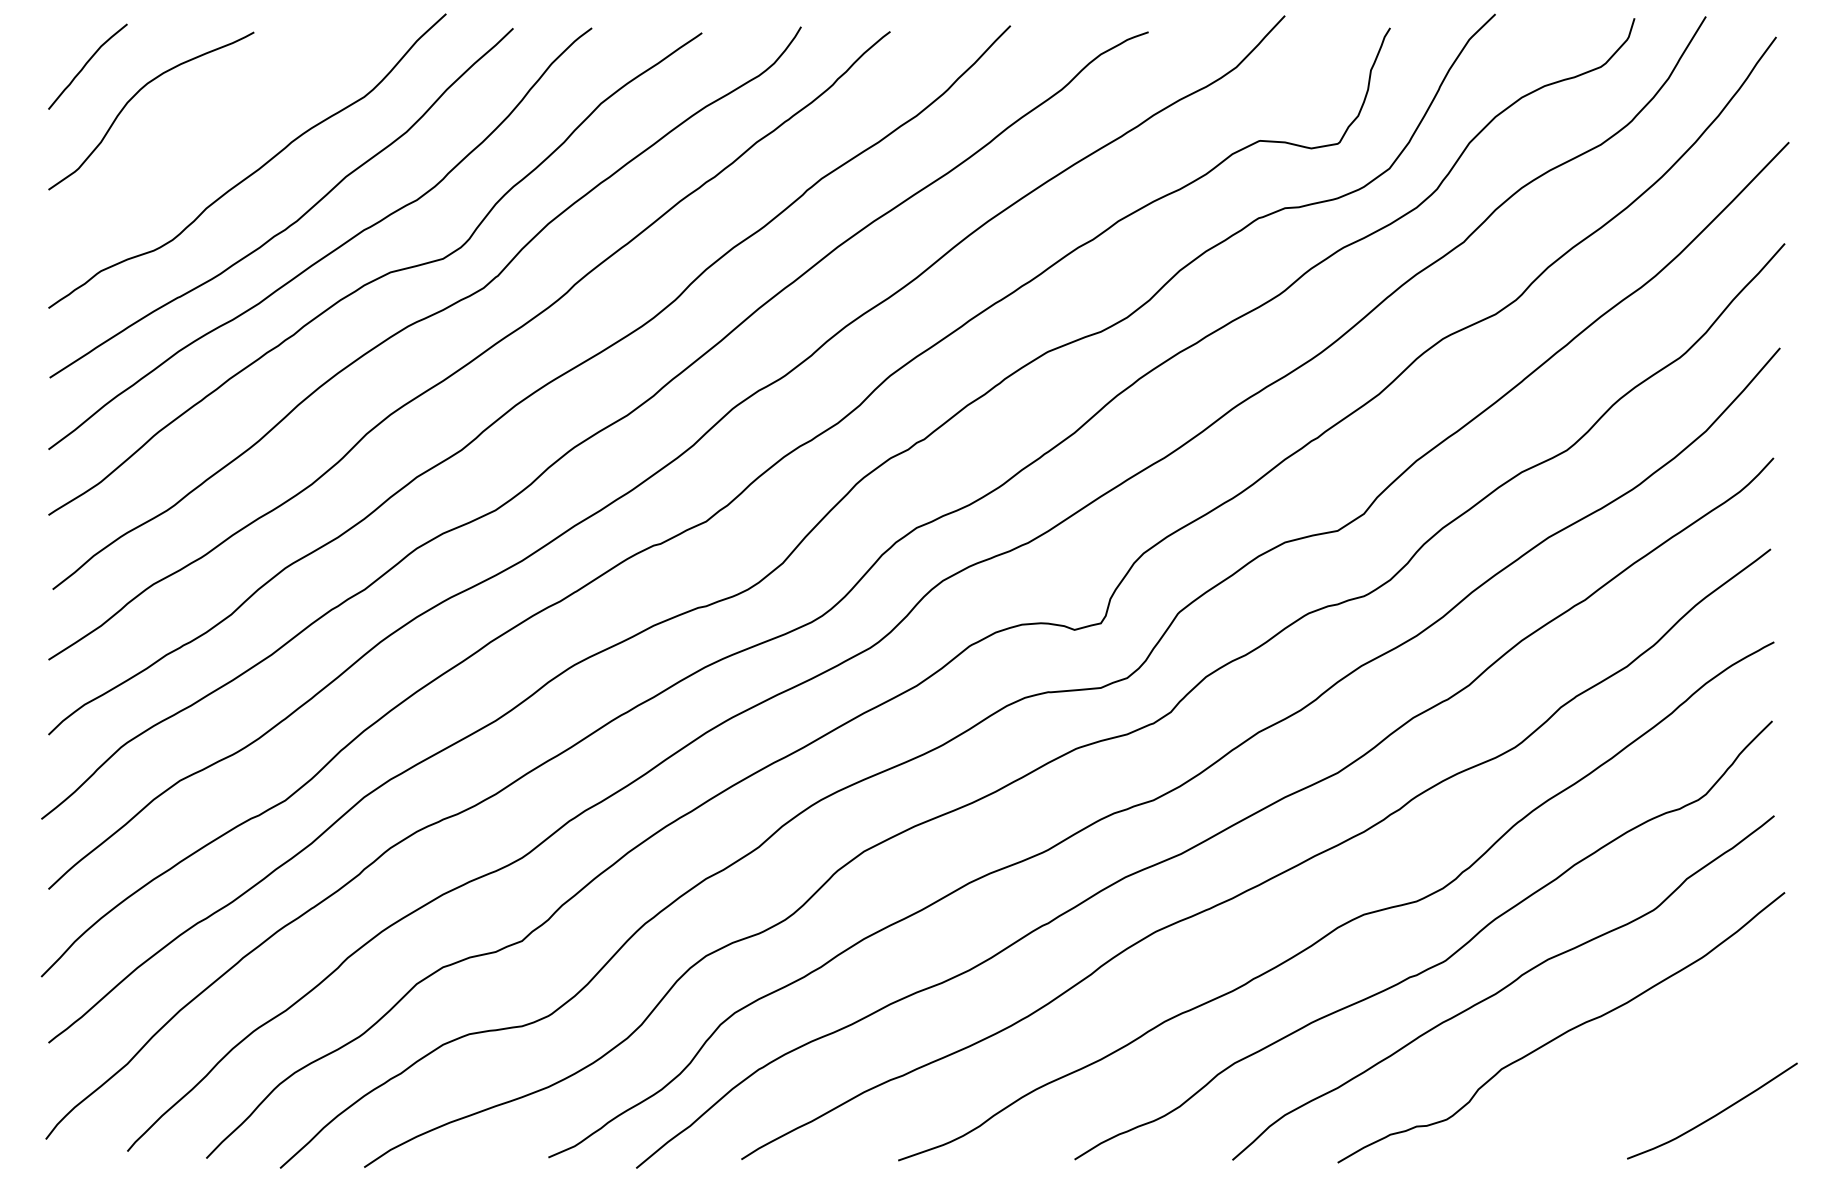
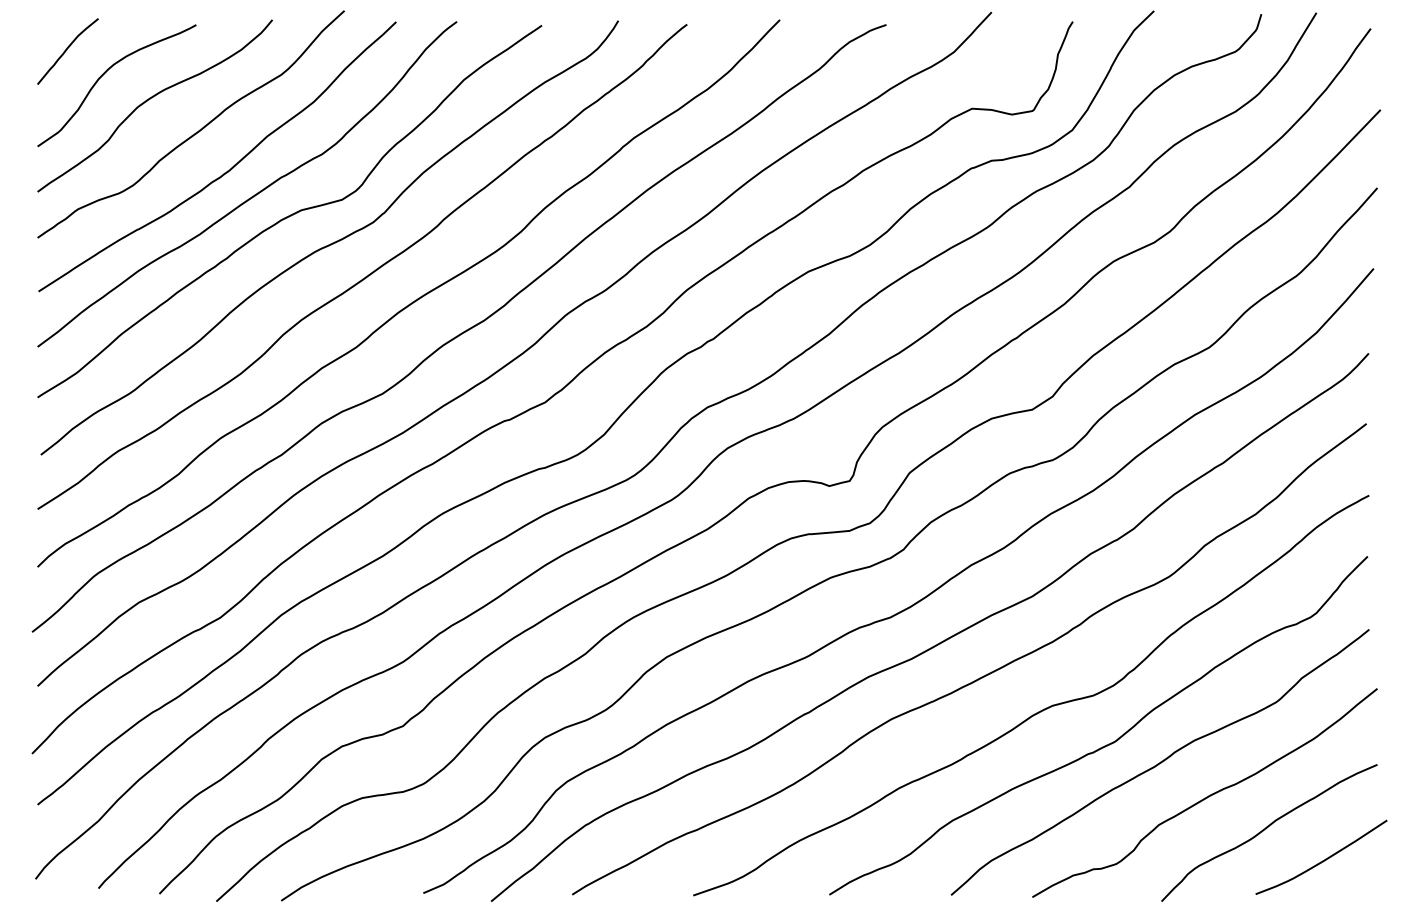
curve: (194, 128) -> (150, 99), added
curve: (1641, 1074) -> (1266, 829), added

